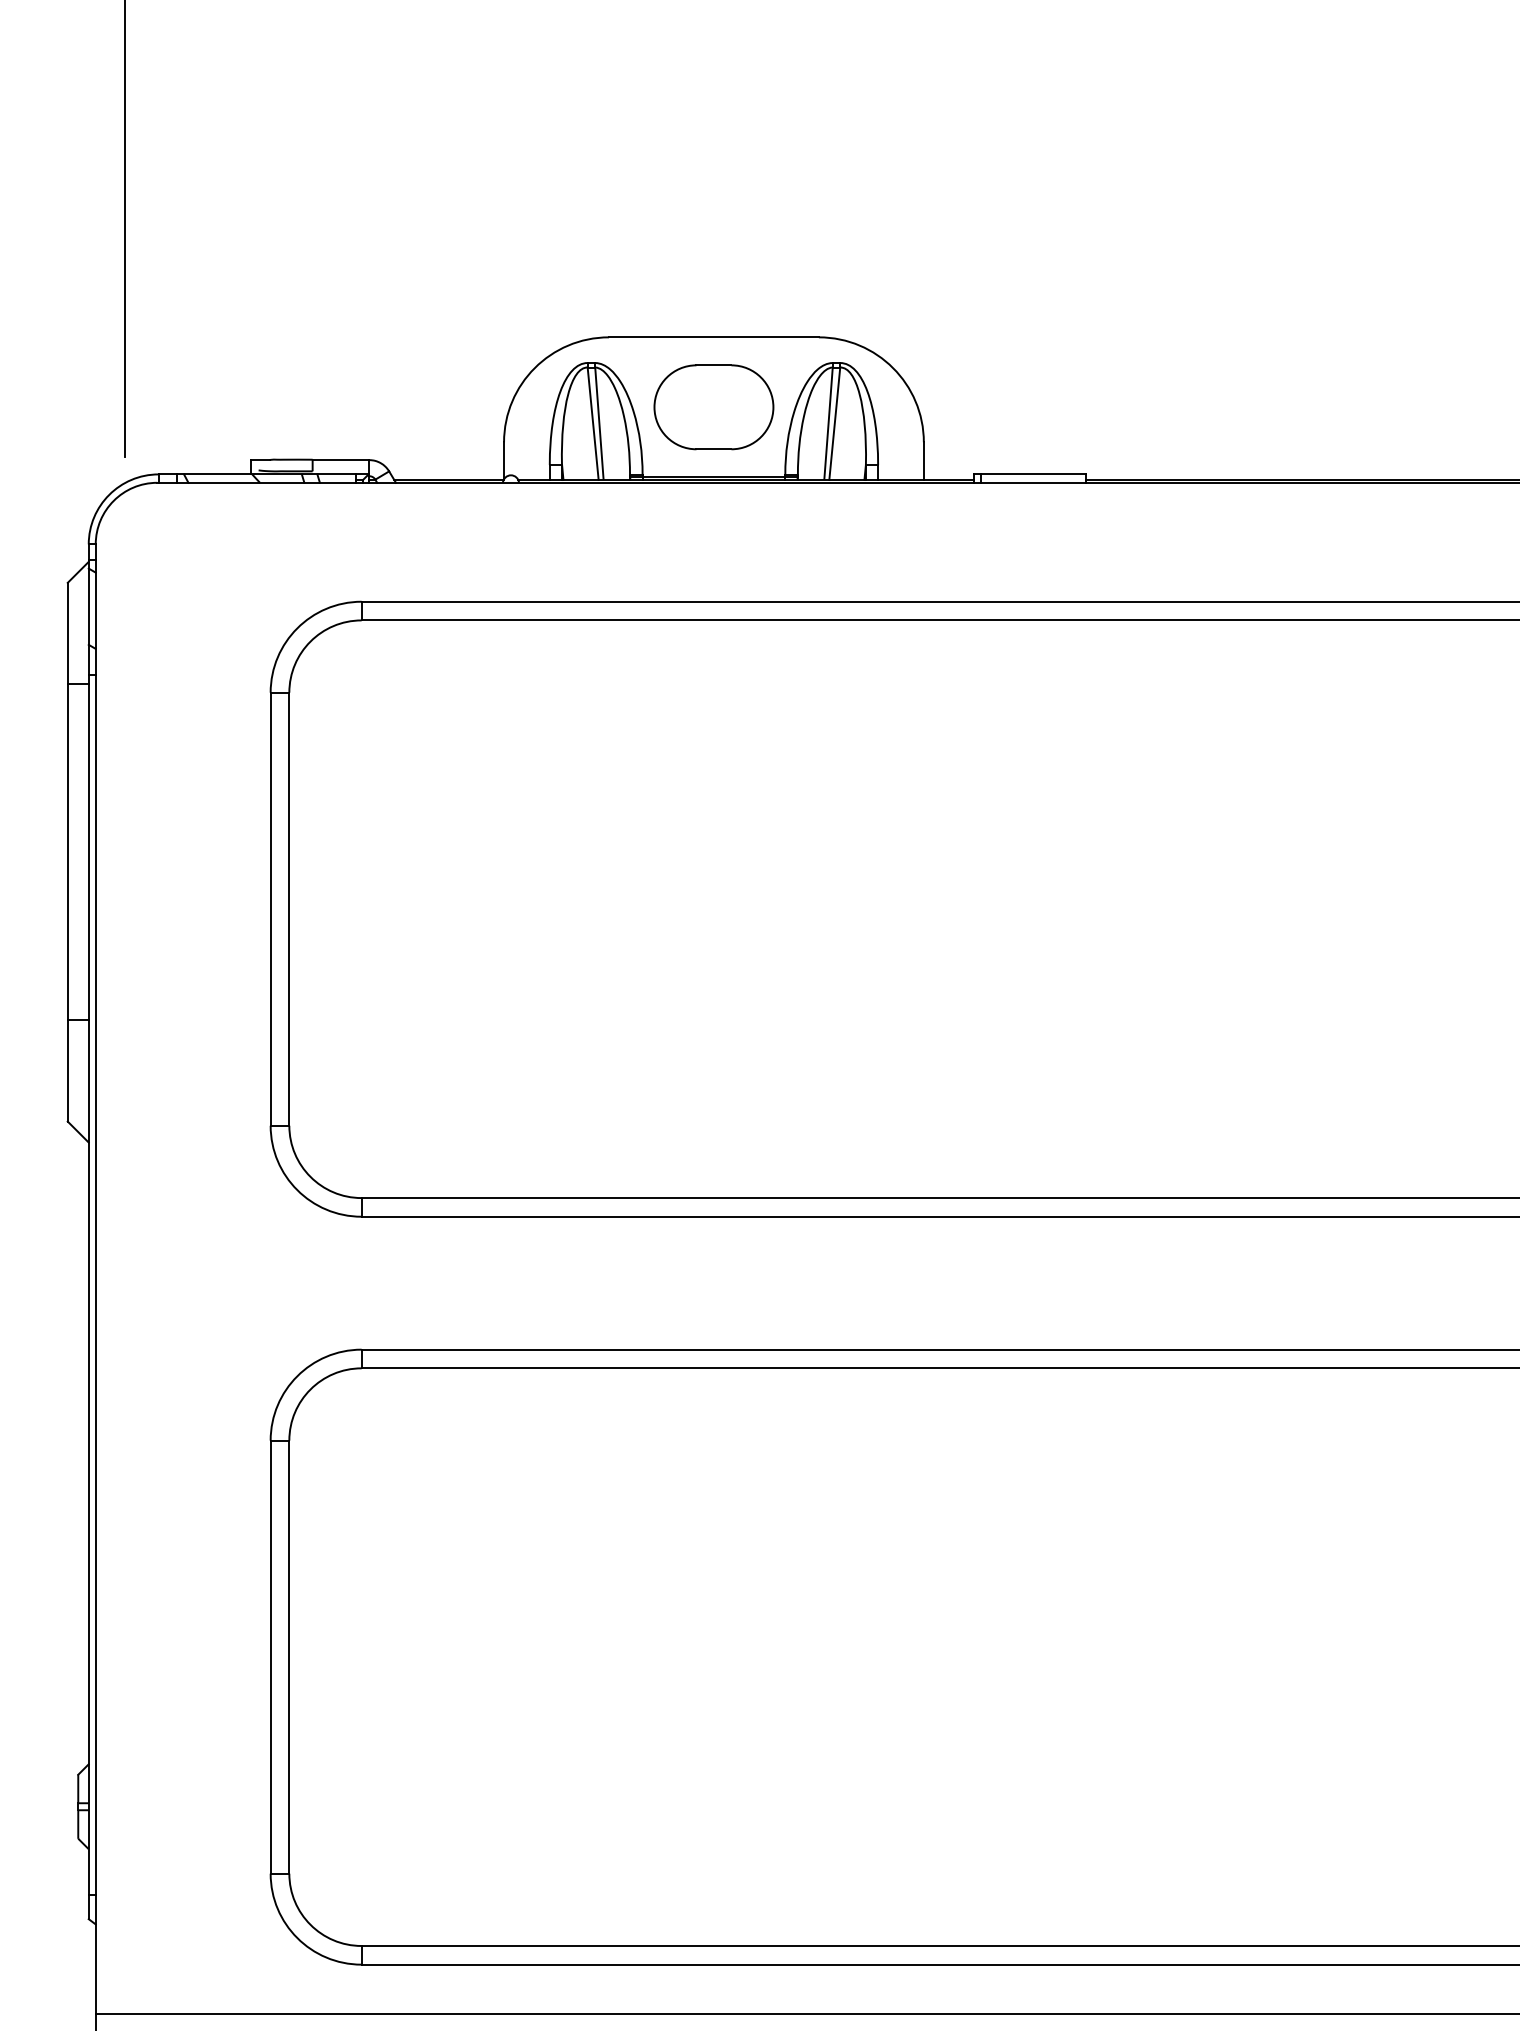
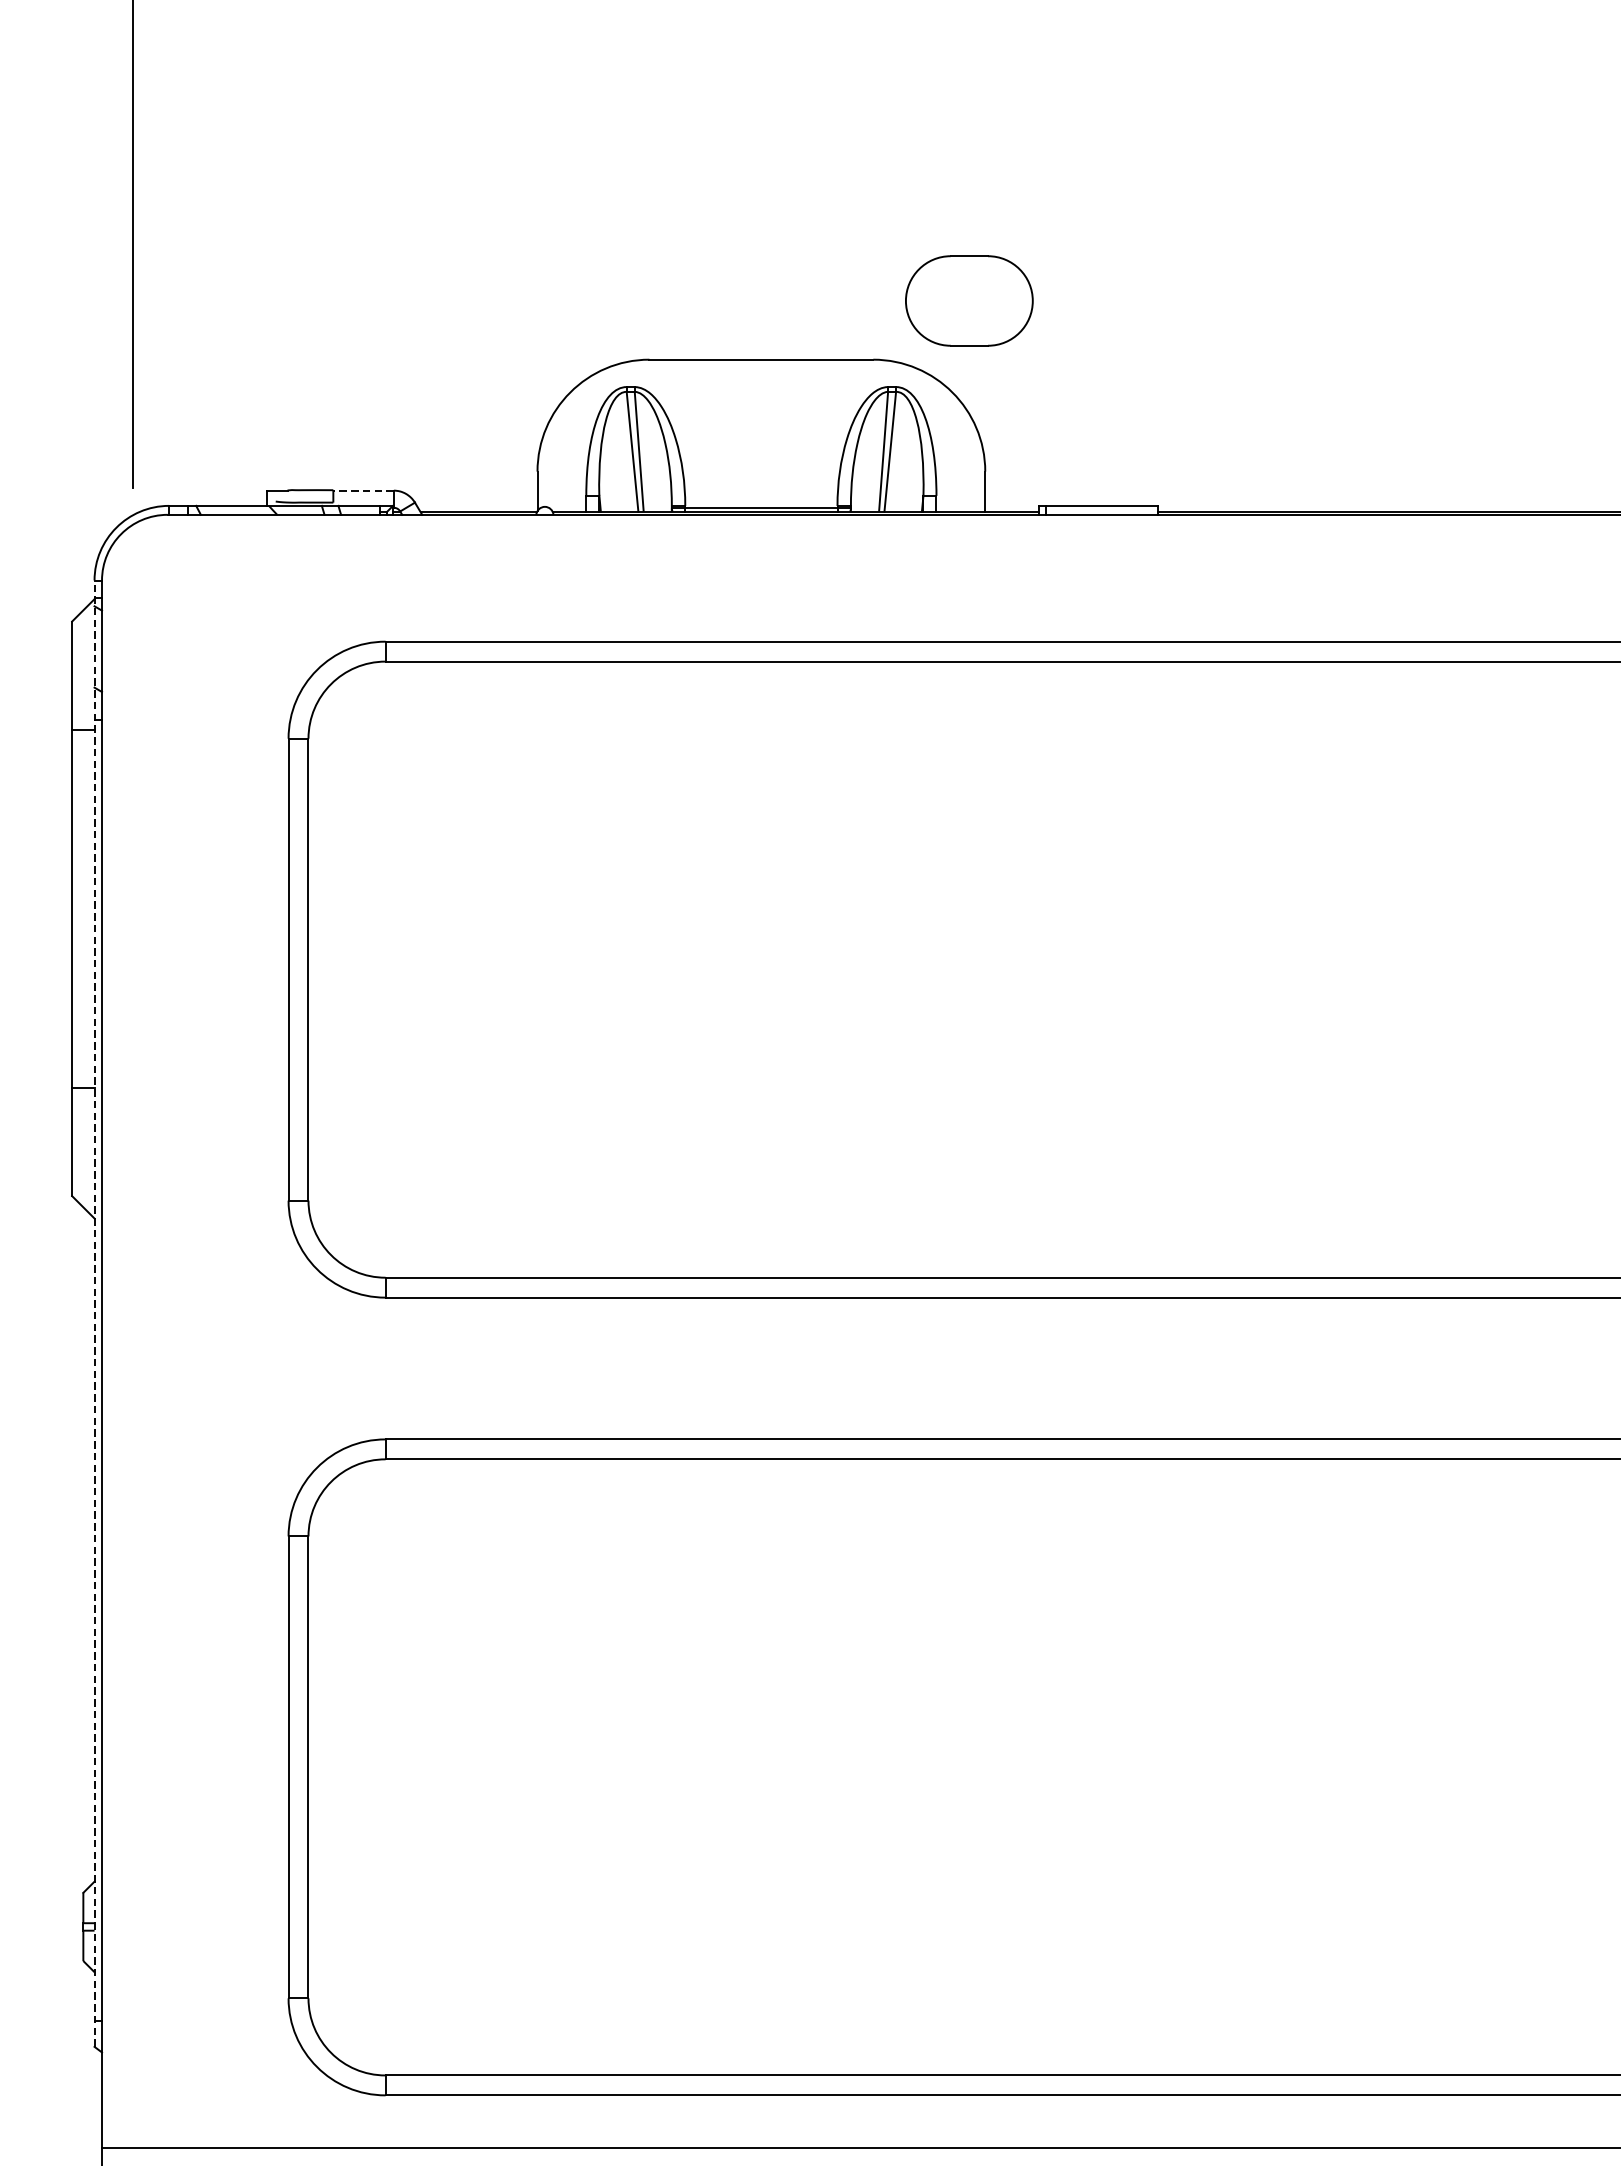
part: (713, 407) -> (968, 301), moved
line: (340, 460) -> (363, 491), solid -> dashed
line: (88, 1231) -> (94, 1313), solid -> dashed

